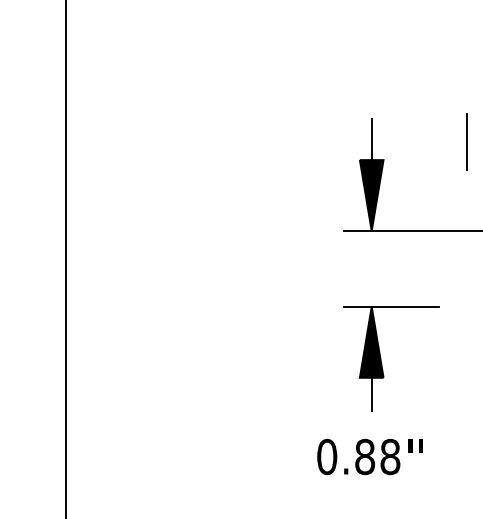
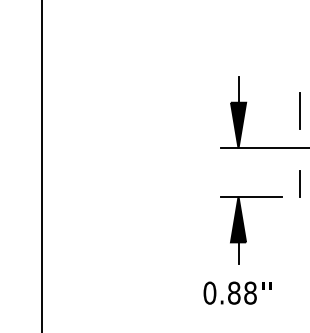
line: (466, 141) -> (299, 110), moved
line: (466, 286) -> (299, 183), added

